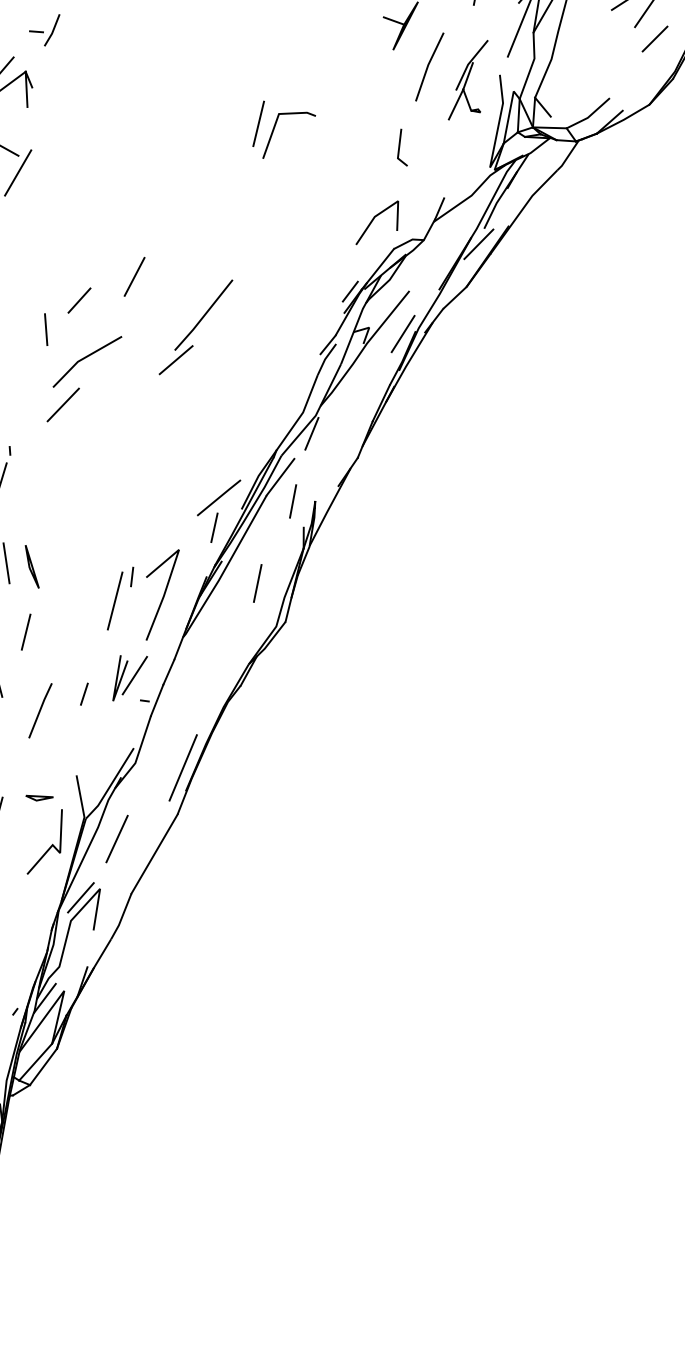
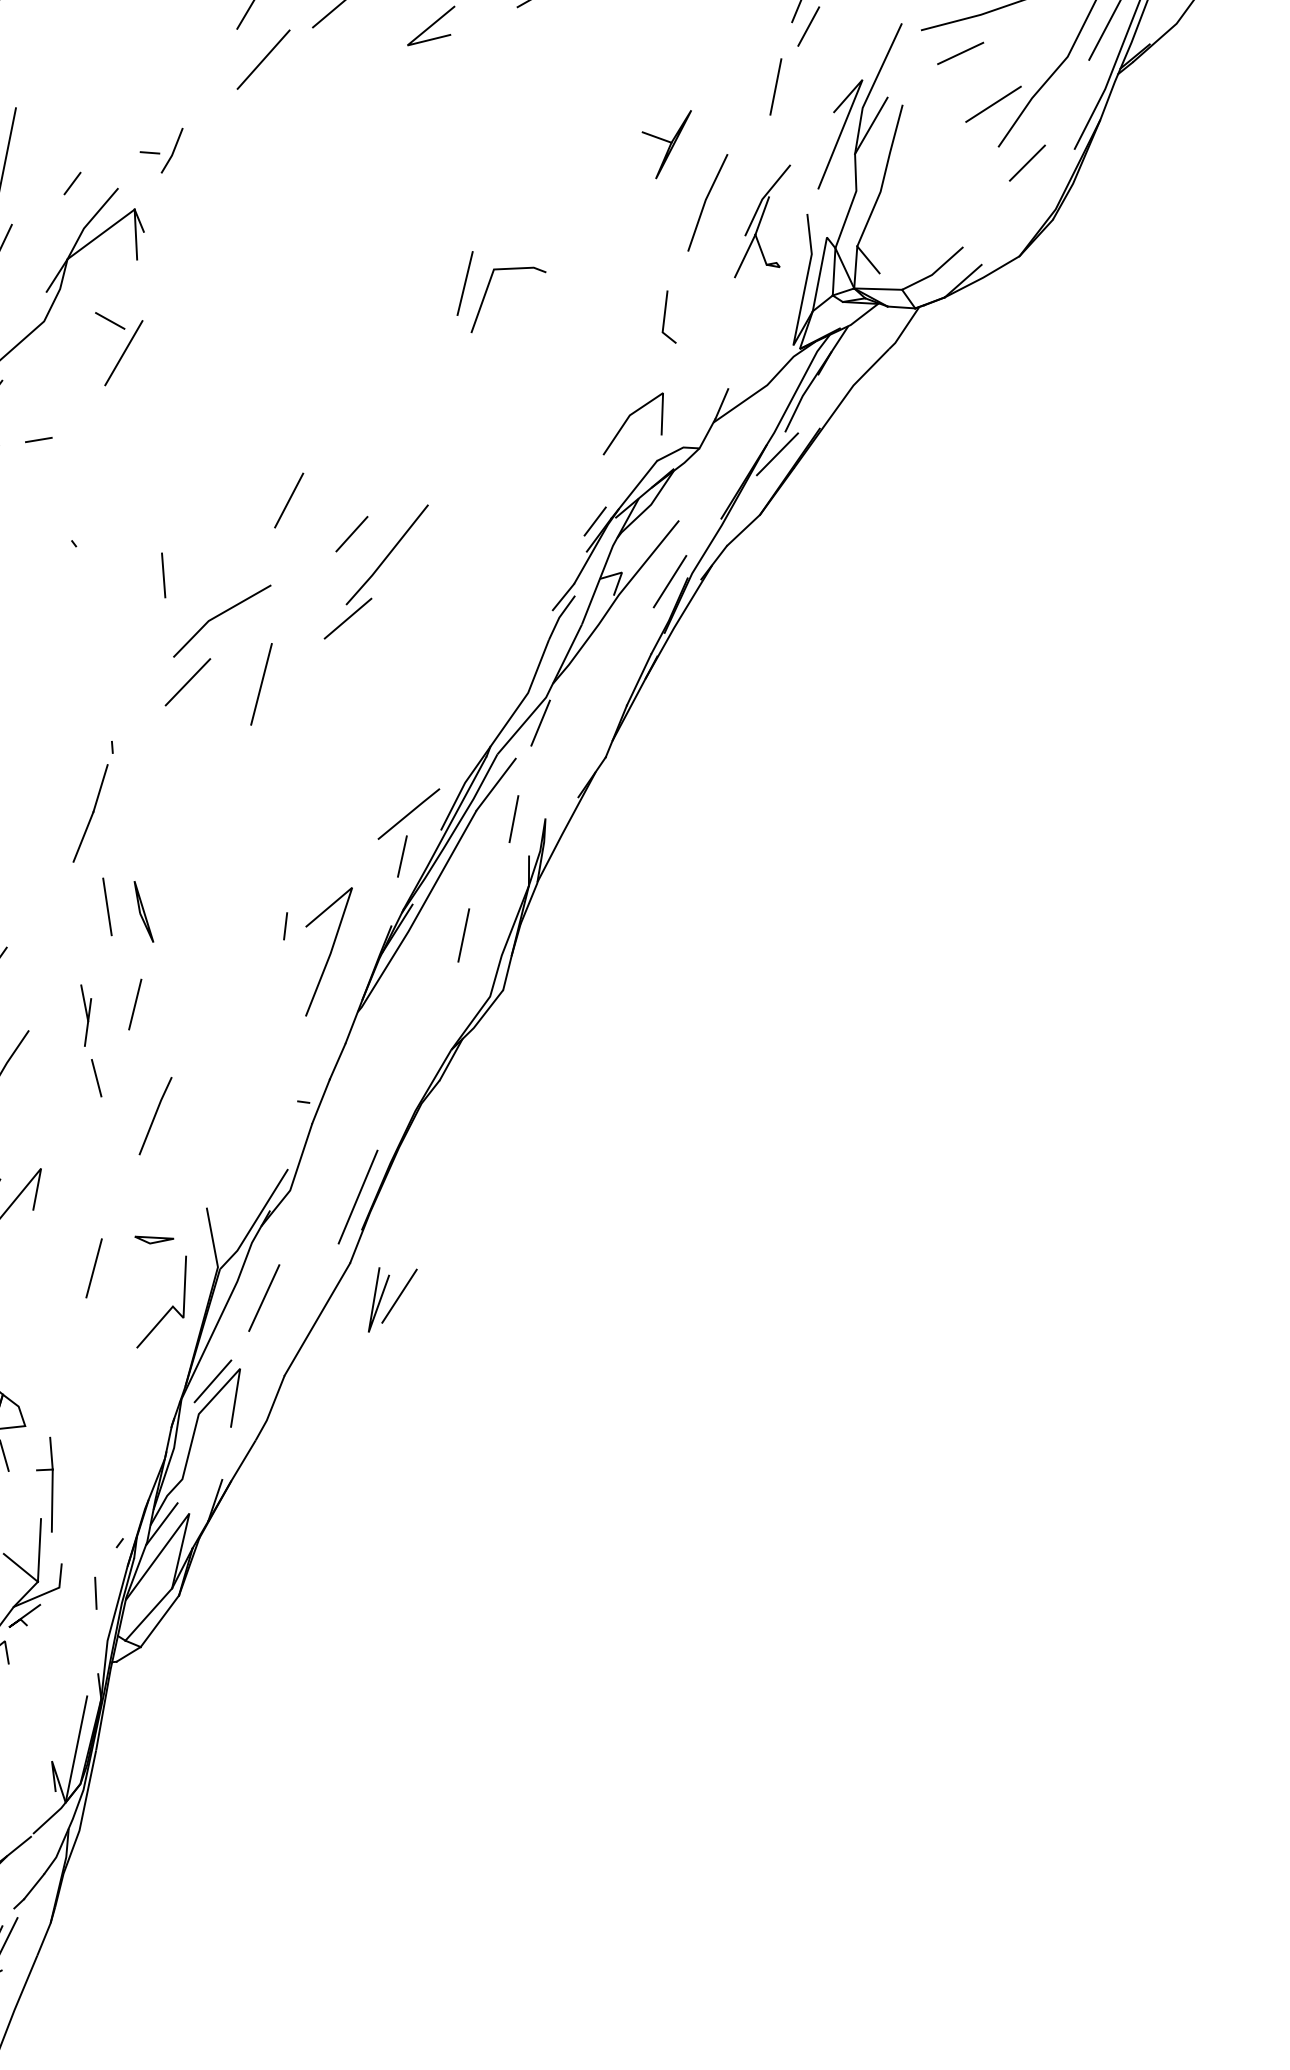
line: (79, 300) -> (351, 534), moved
line: (115, 601) -> (261, 684), moved
part: (129, 677) -> (392, 1299), moved
line: (84, 694) -> (217, 1092), removed

